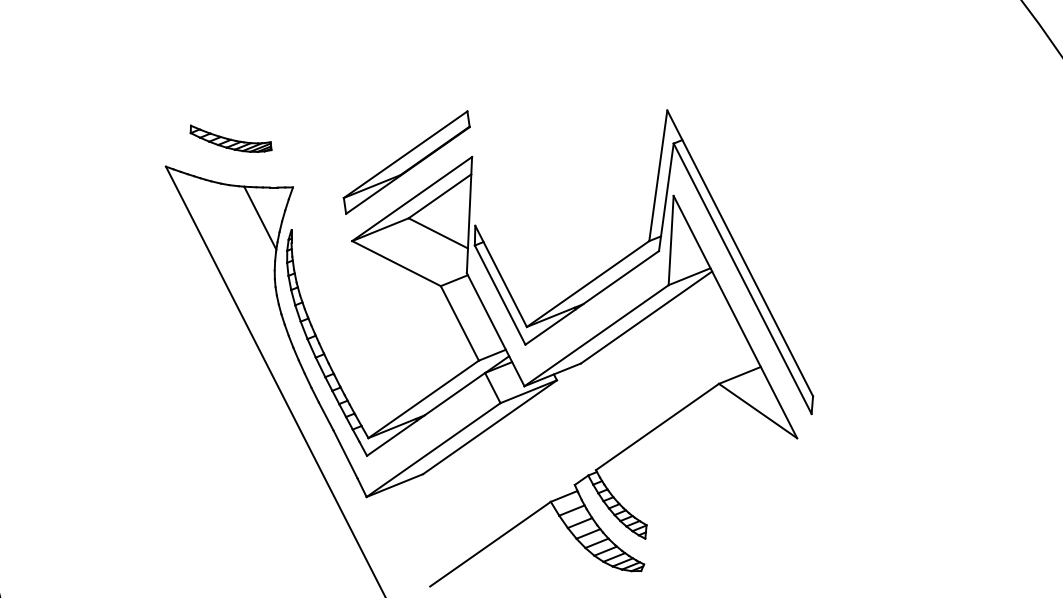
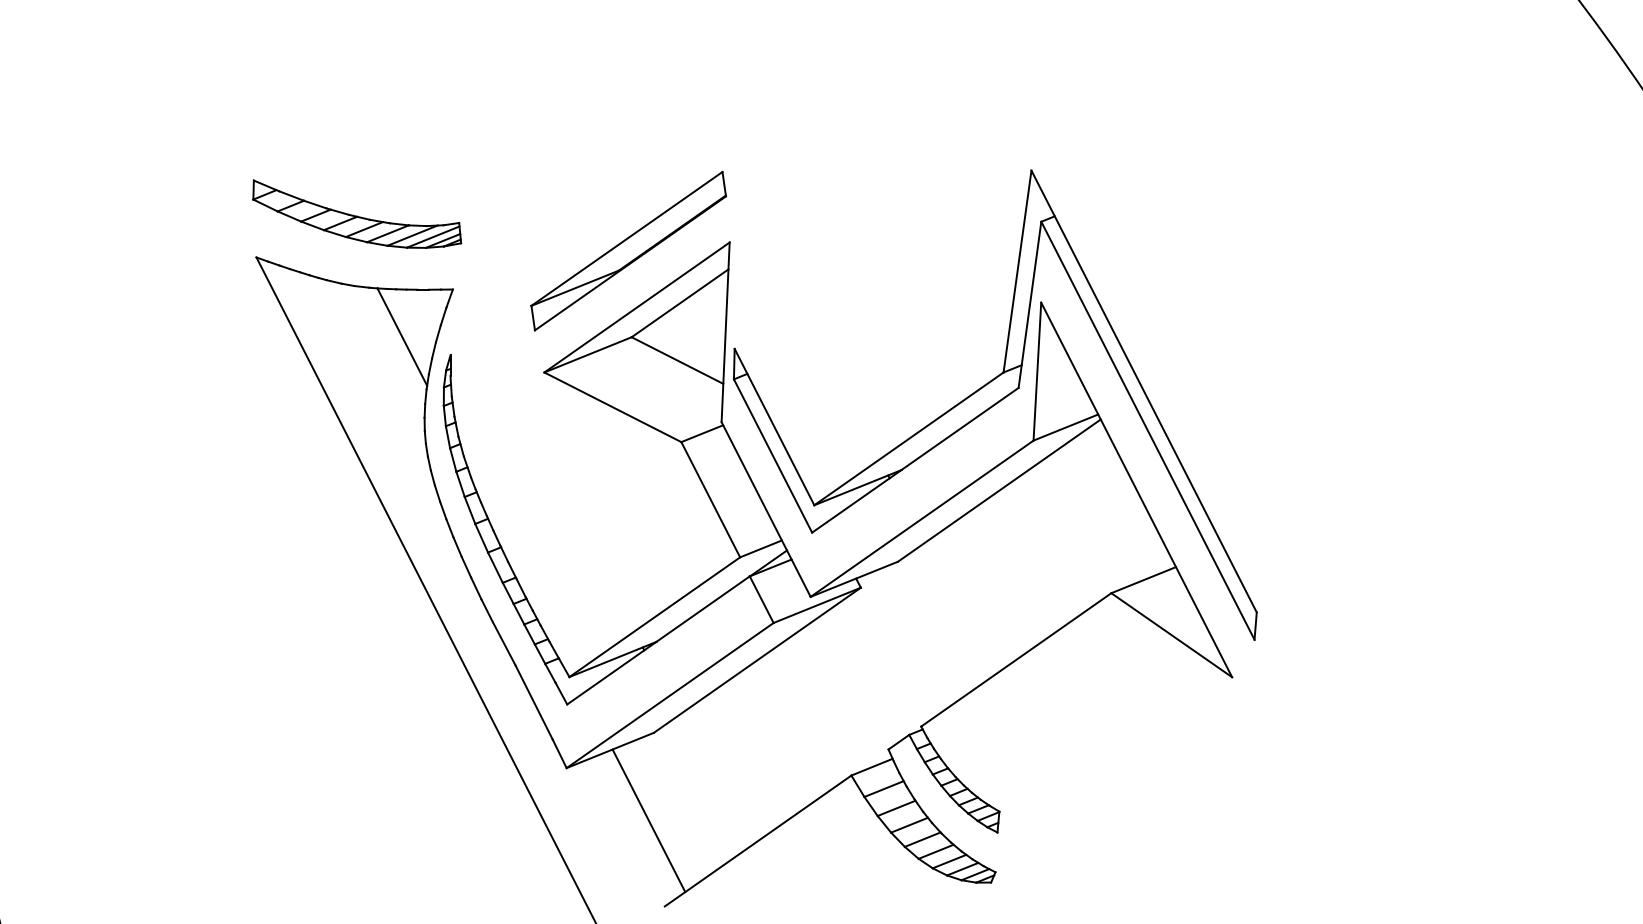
part: (230, 138) -> (356, 213), size x1.67
line: (419, 531) -> (648, 821), added

